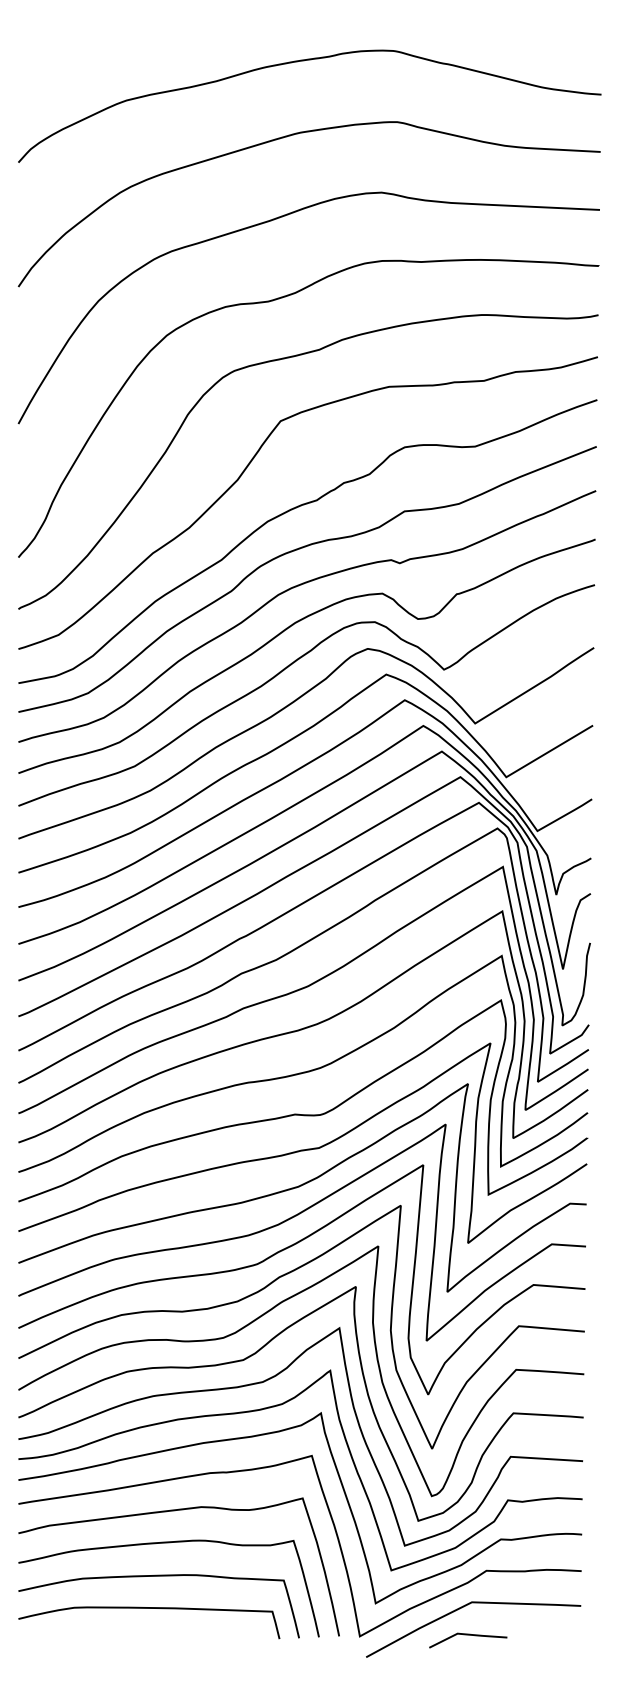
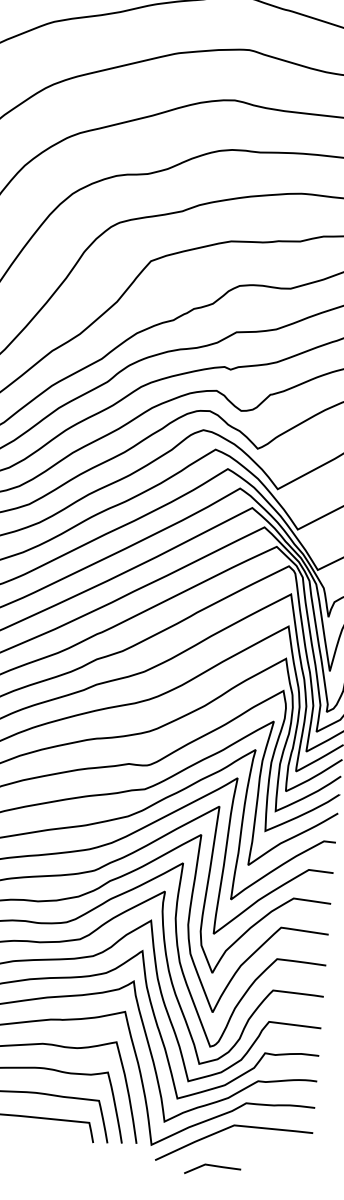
line: (468, 1635) -> (213, 1166), moved

